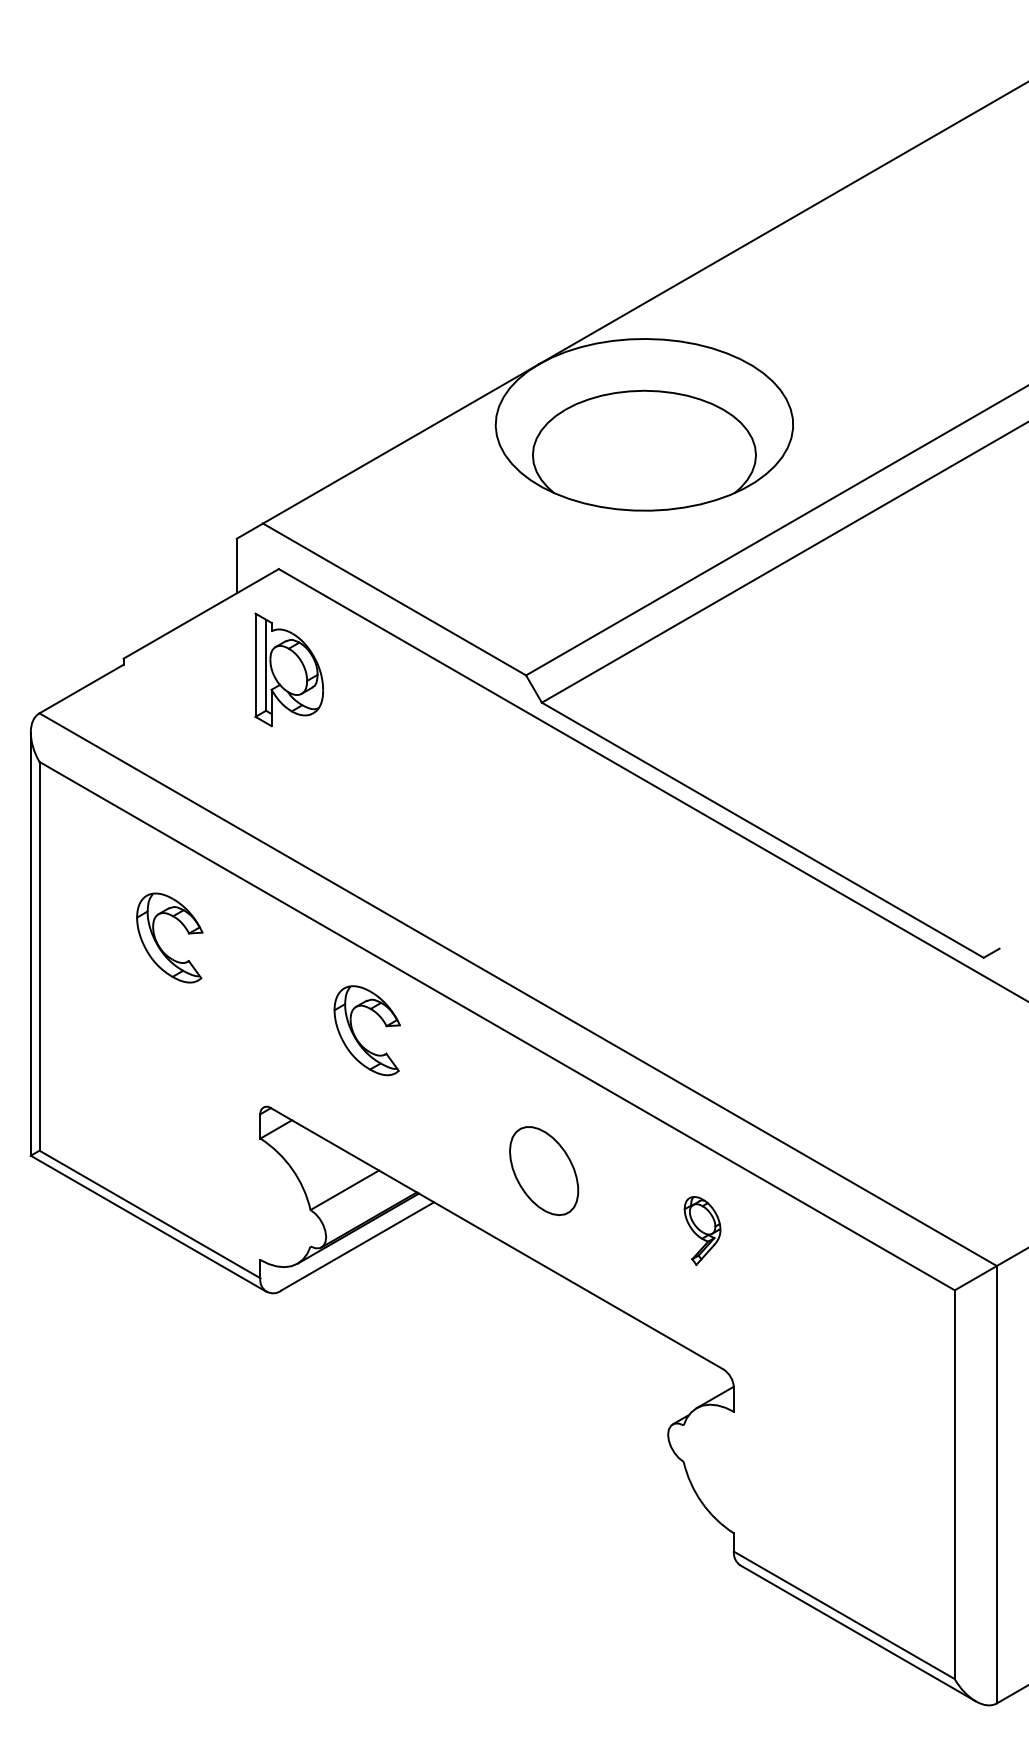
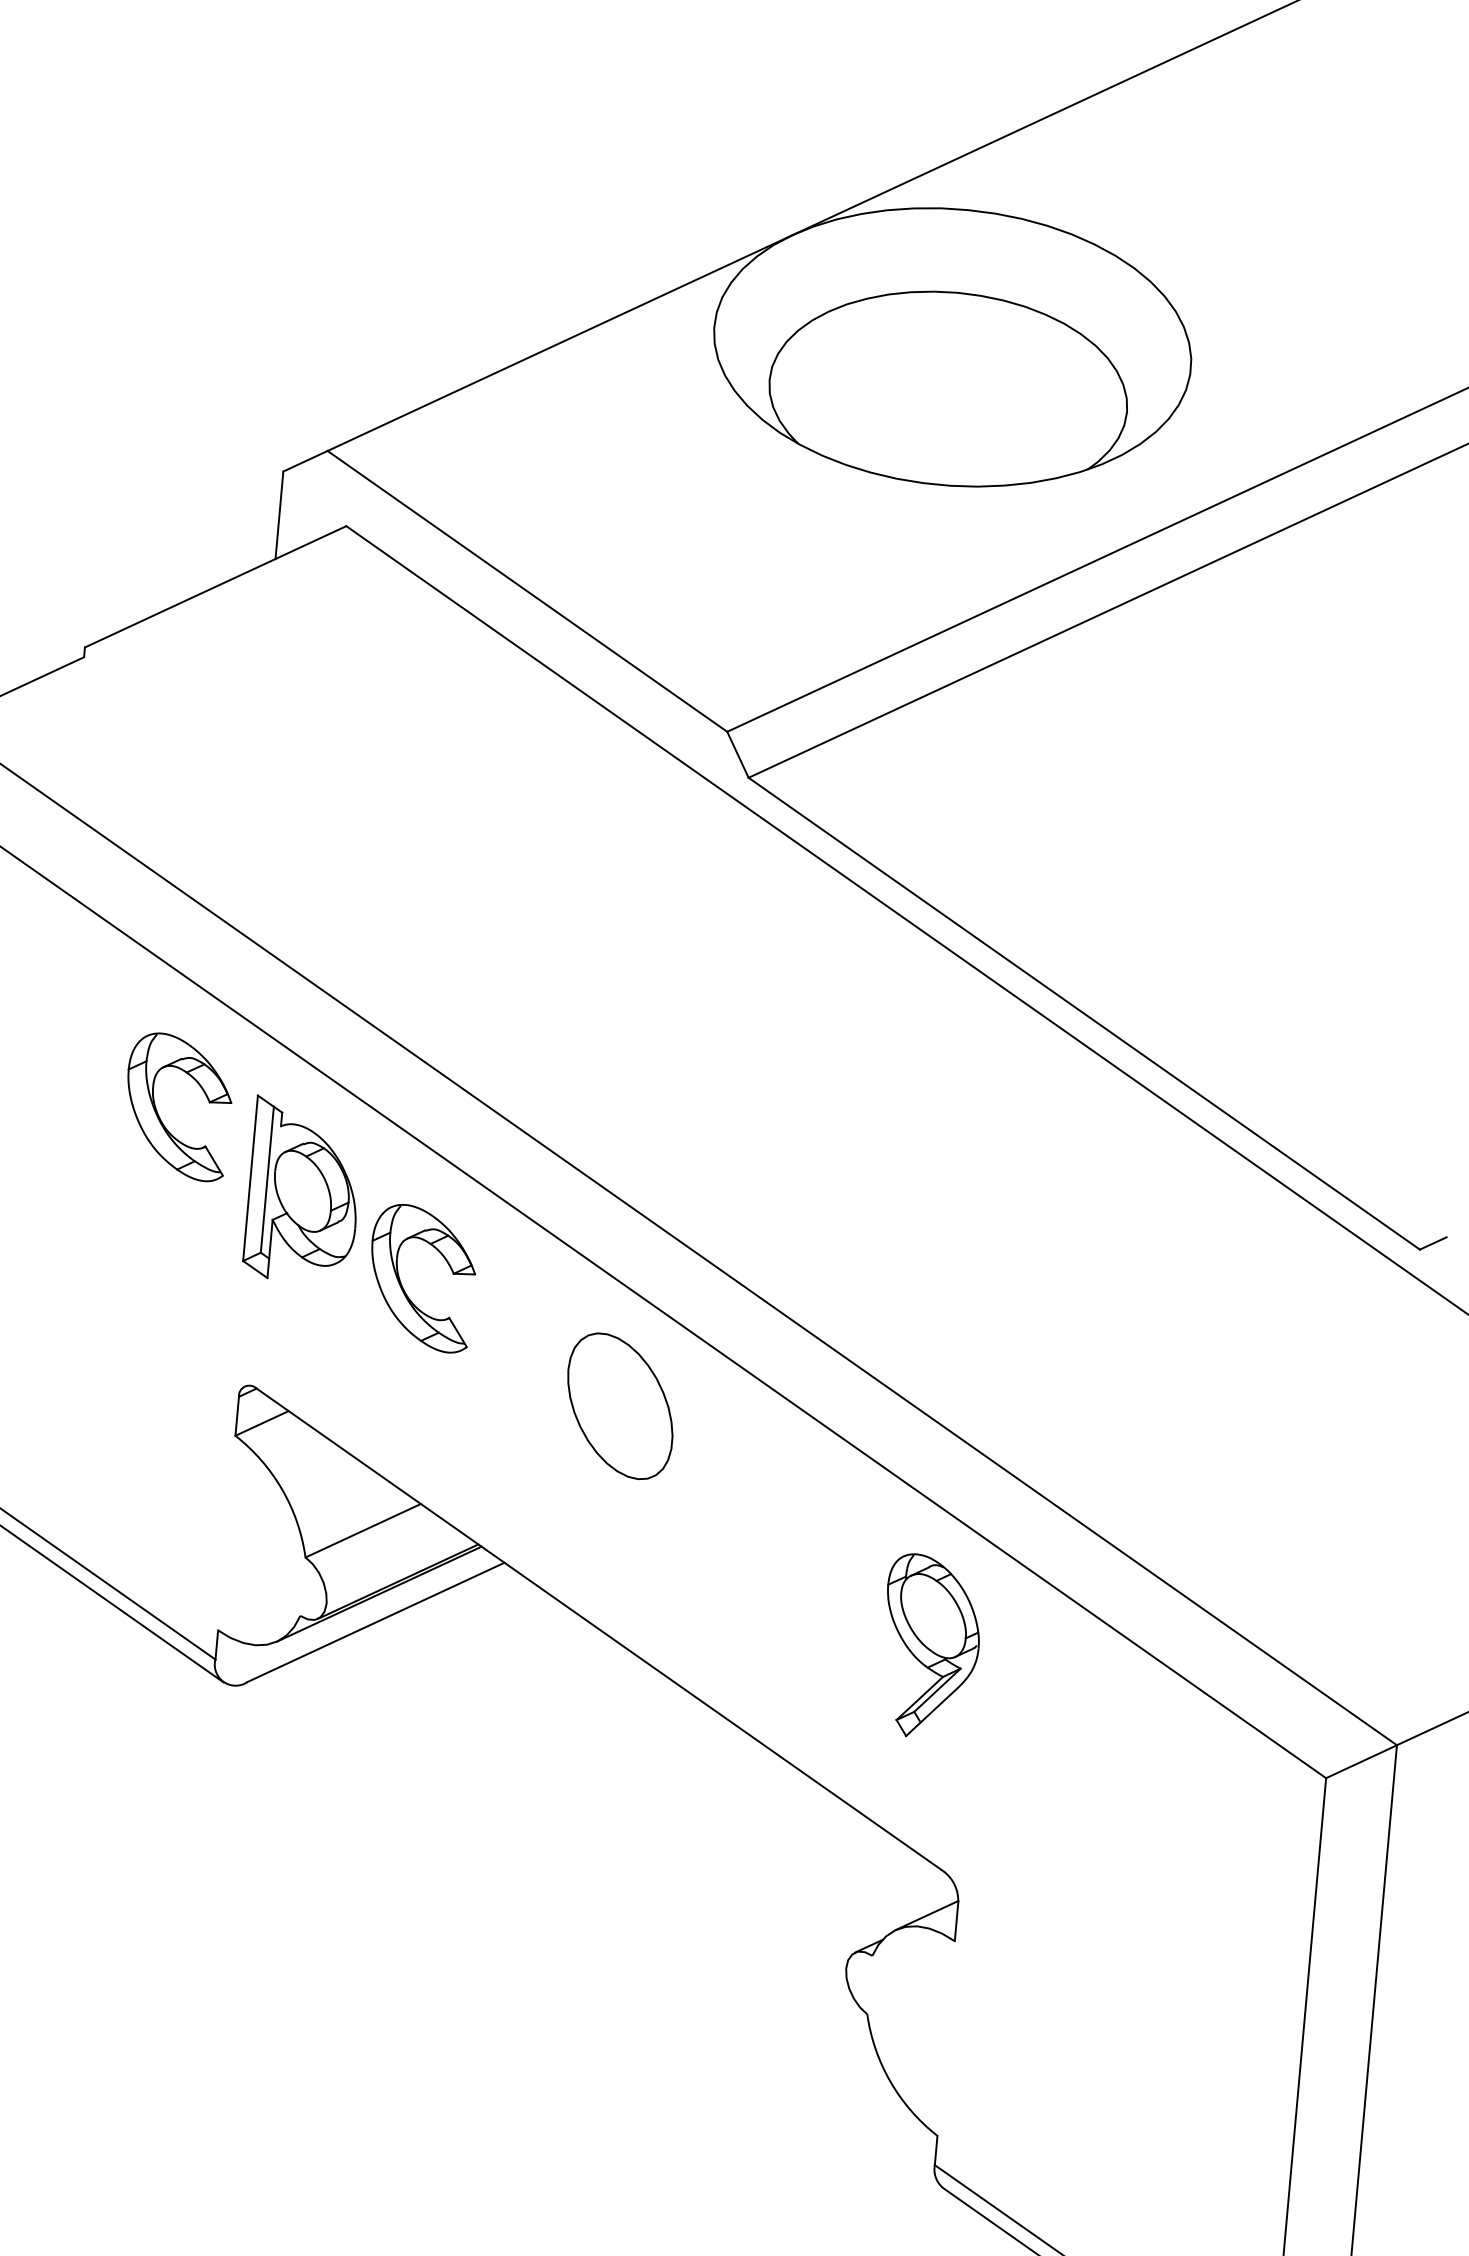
part: (289, 669) -> (304, 1189), moved
part: (158, 943) -> (159, 1114), moved
part: (544, 1170) -> (620, 1405), moved
part: (702, 1230) -> (930, 1646), size x1.67

